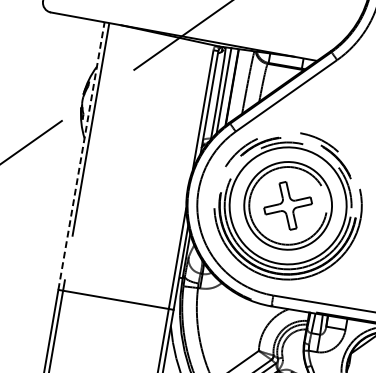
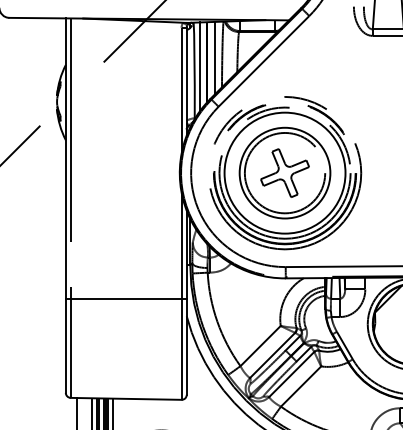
line: (239, 84) -> (214, 57), added
line: (81, 155) -> (65, 158), dashed -> solid

